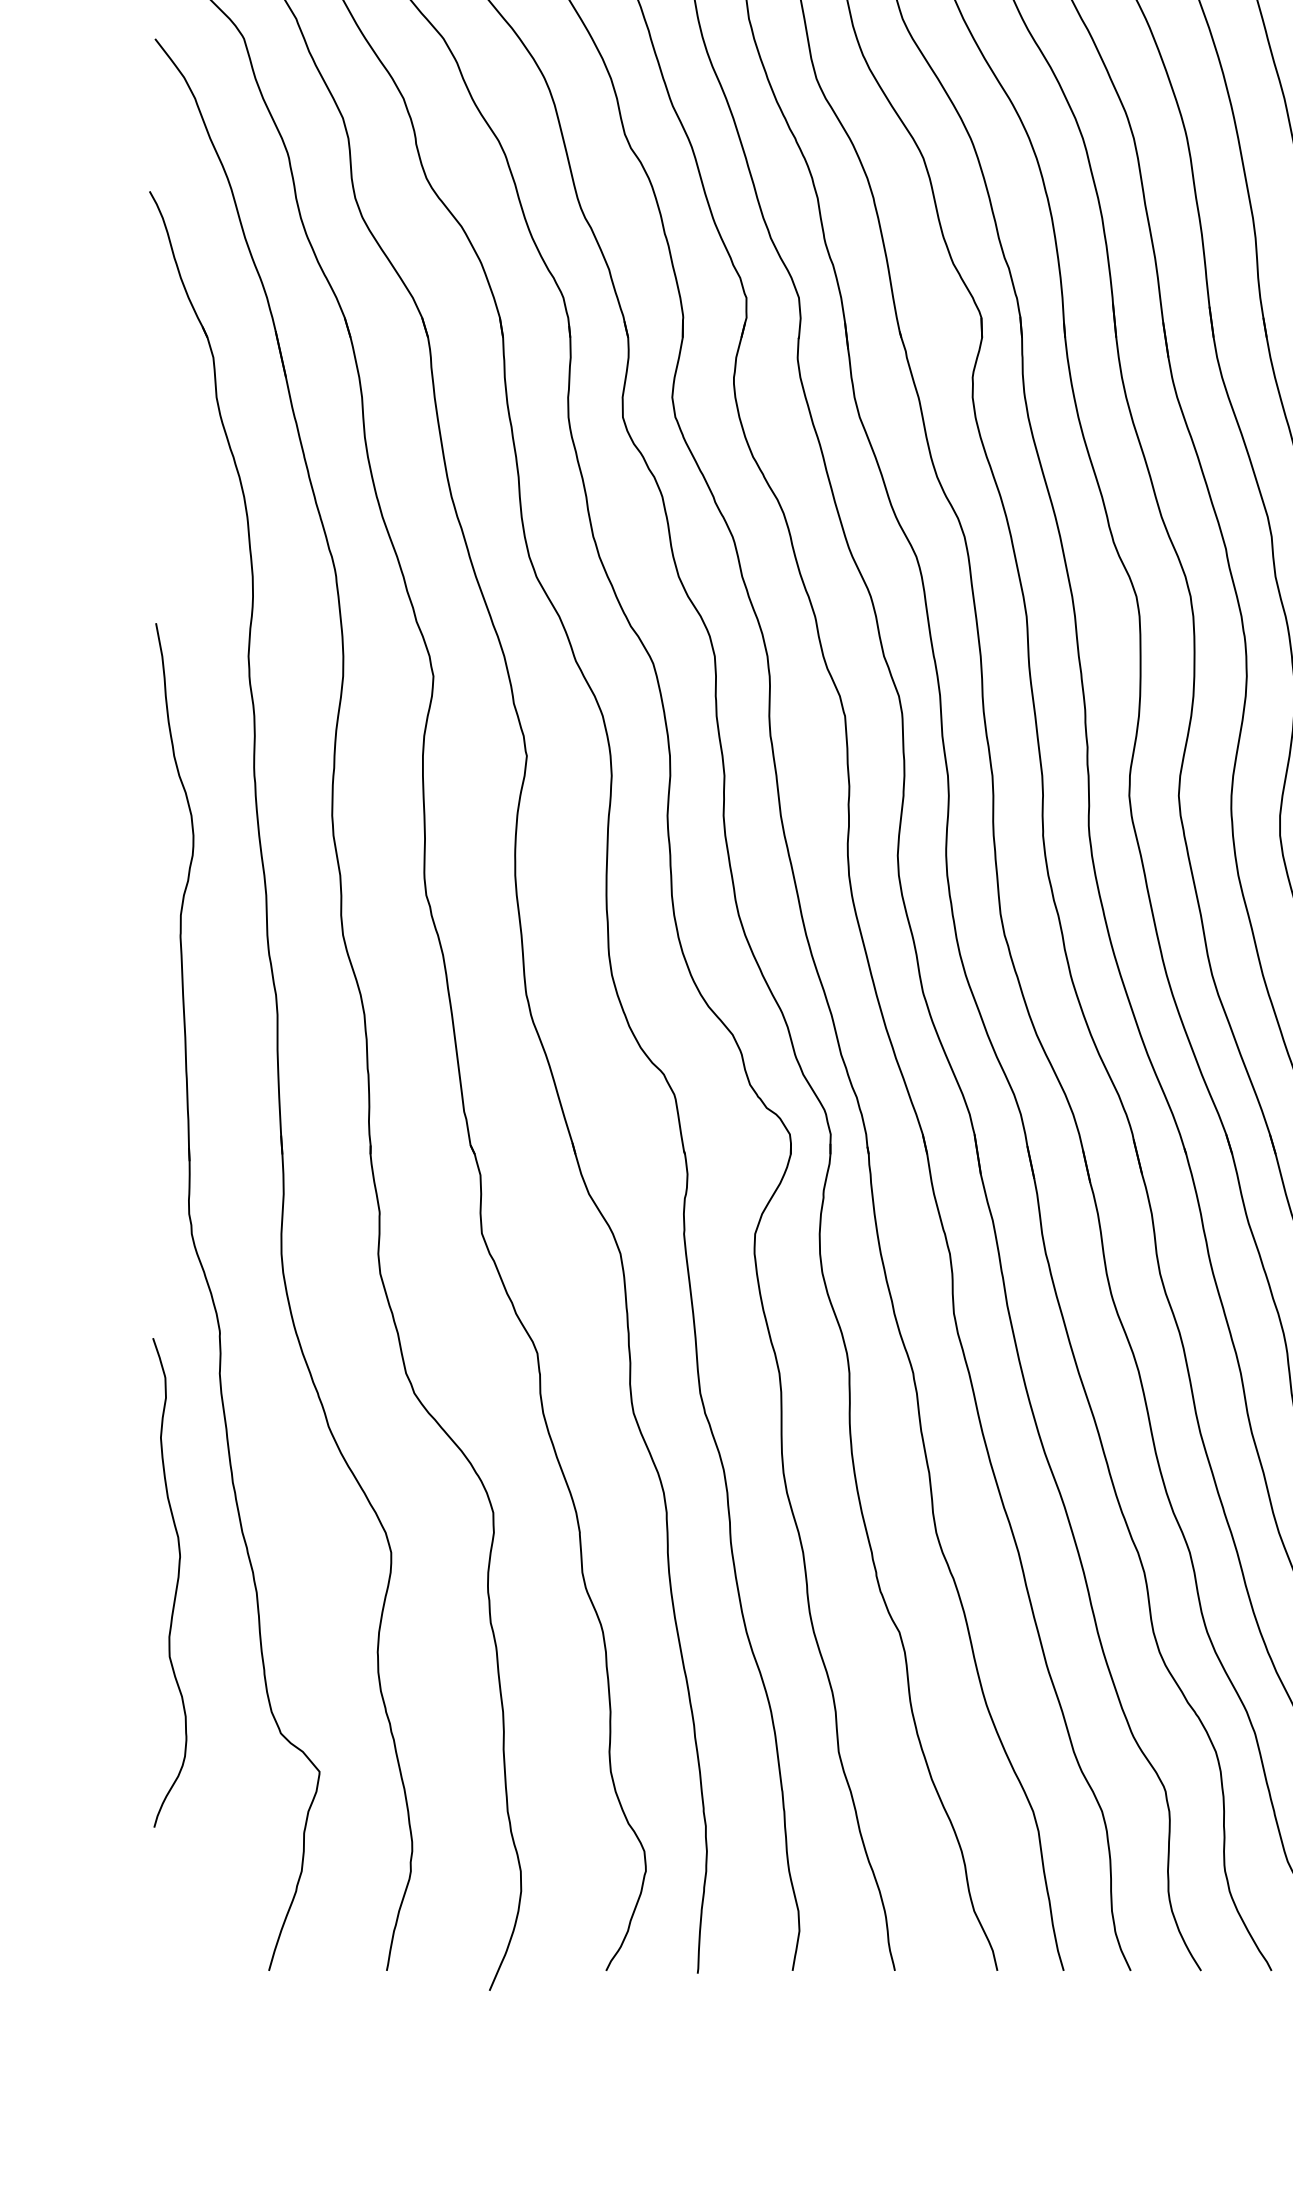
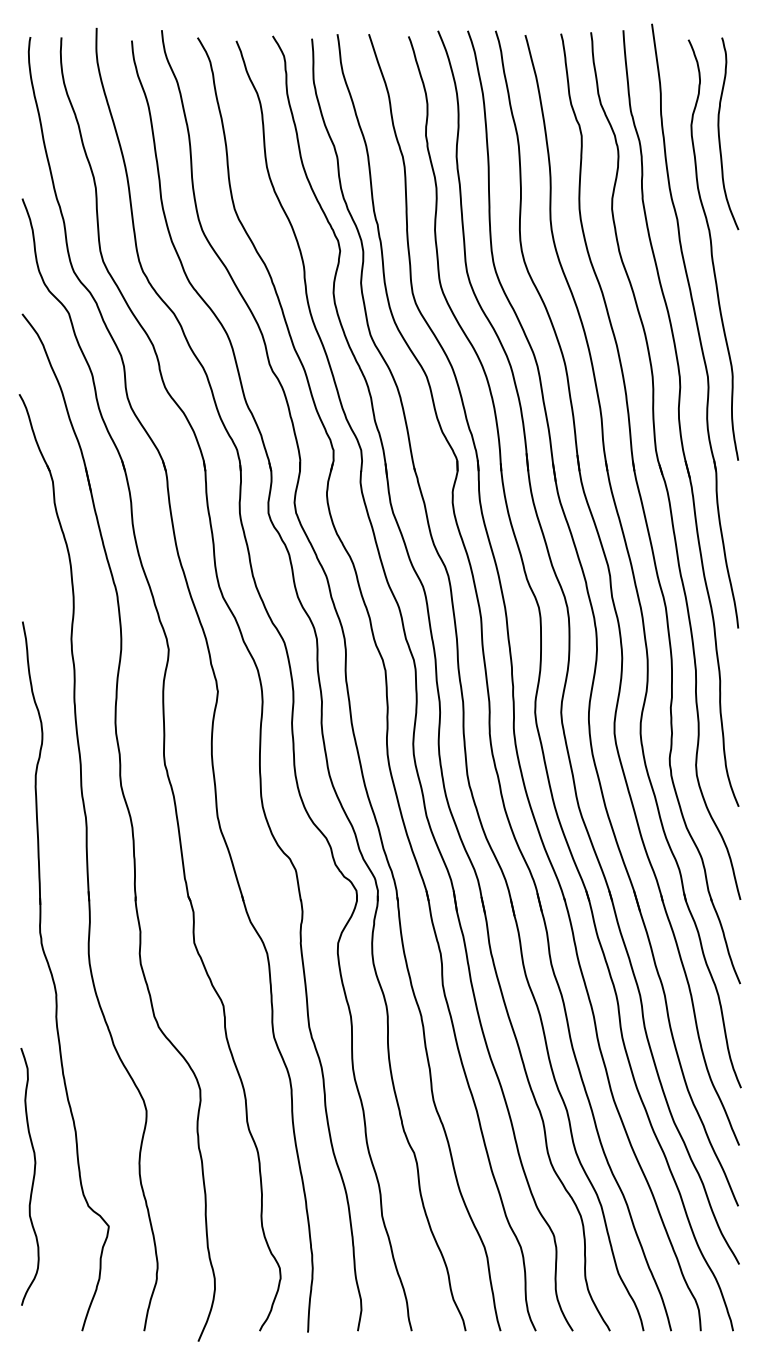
curve: (174, 1585) -> (32, 1178), moved

